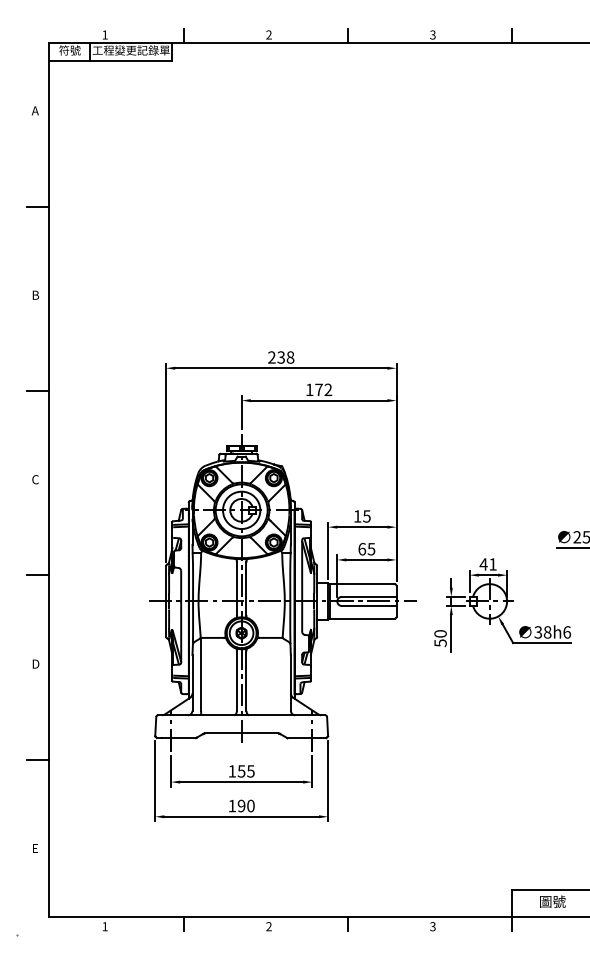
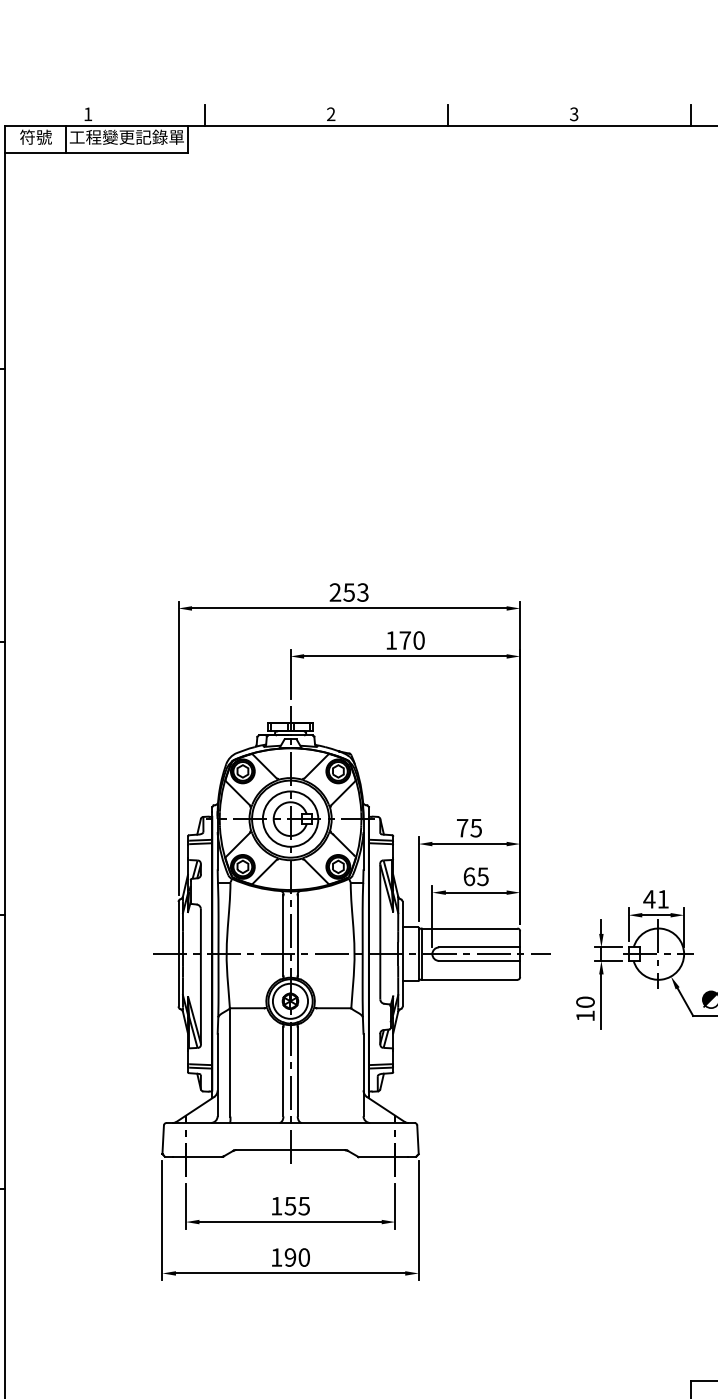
text: (285, 357) -> (355, 592), 238 -> 253
text: (328, 389) -> (419, 639), 172 -> 170
text: (357, 516) -> (462, 828), 15 -> 75
text: (440, 643) -> (585, 1016), 50 -> 10

